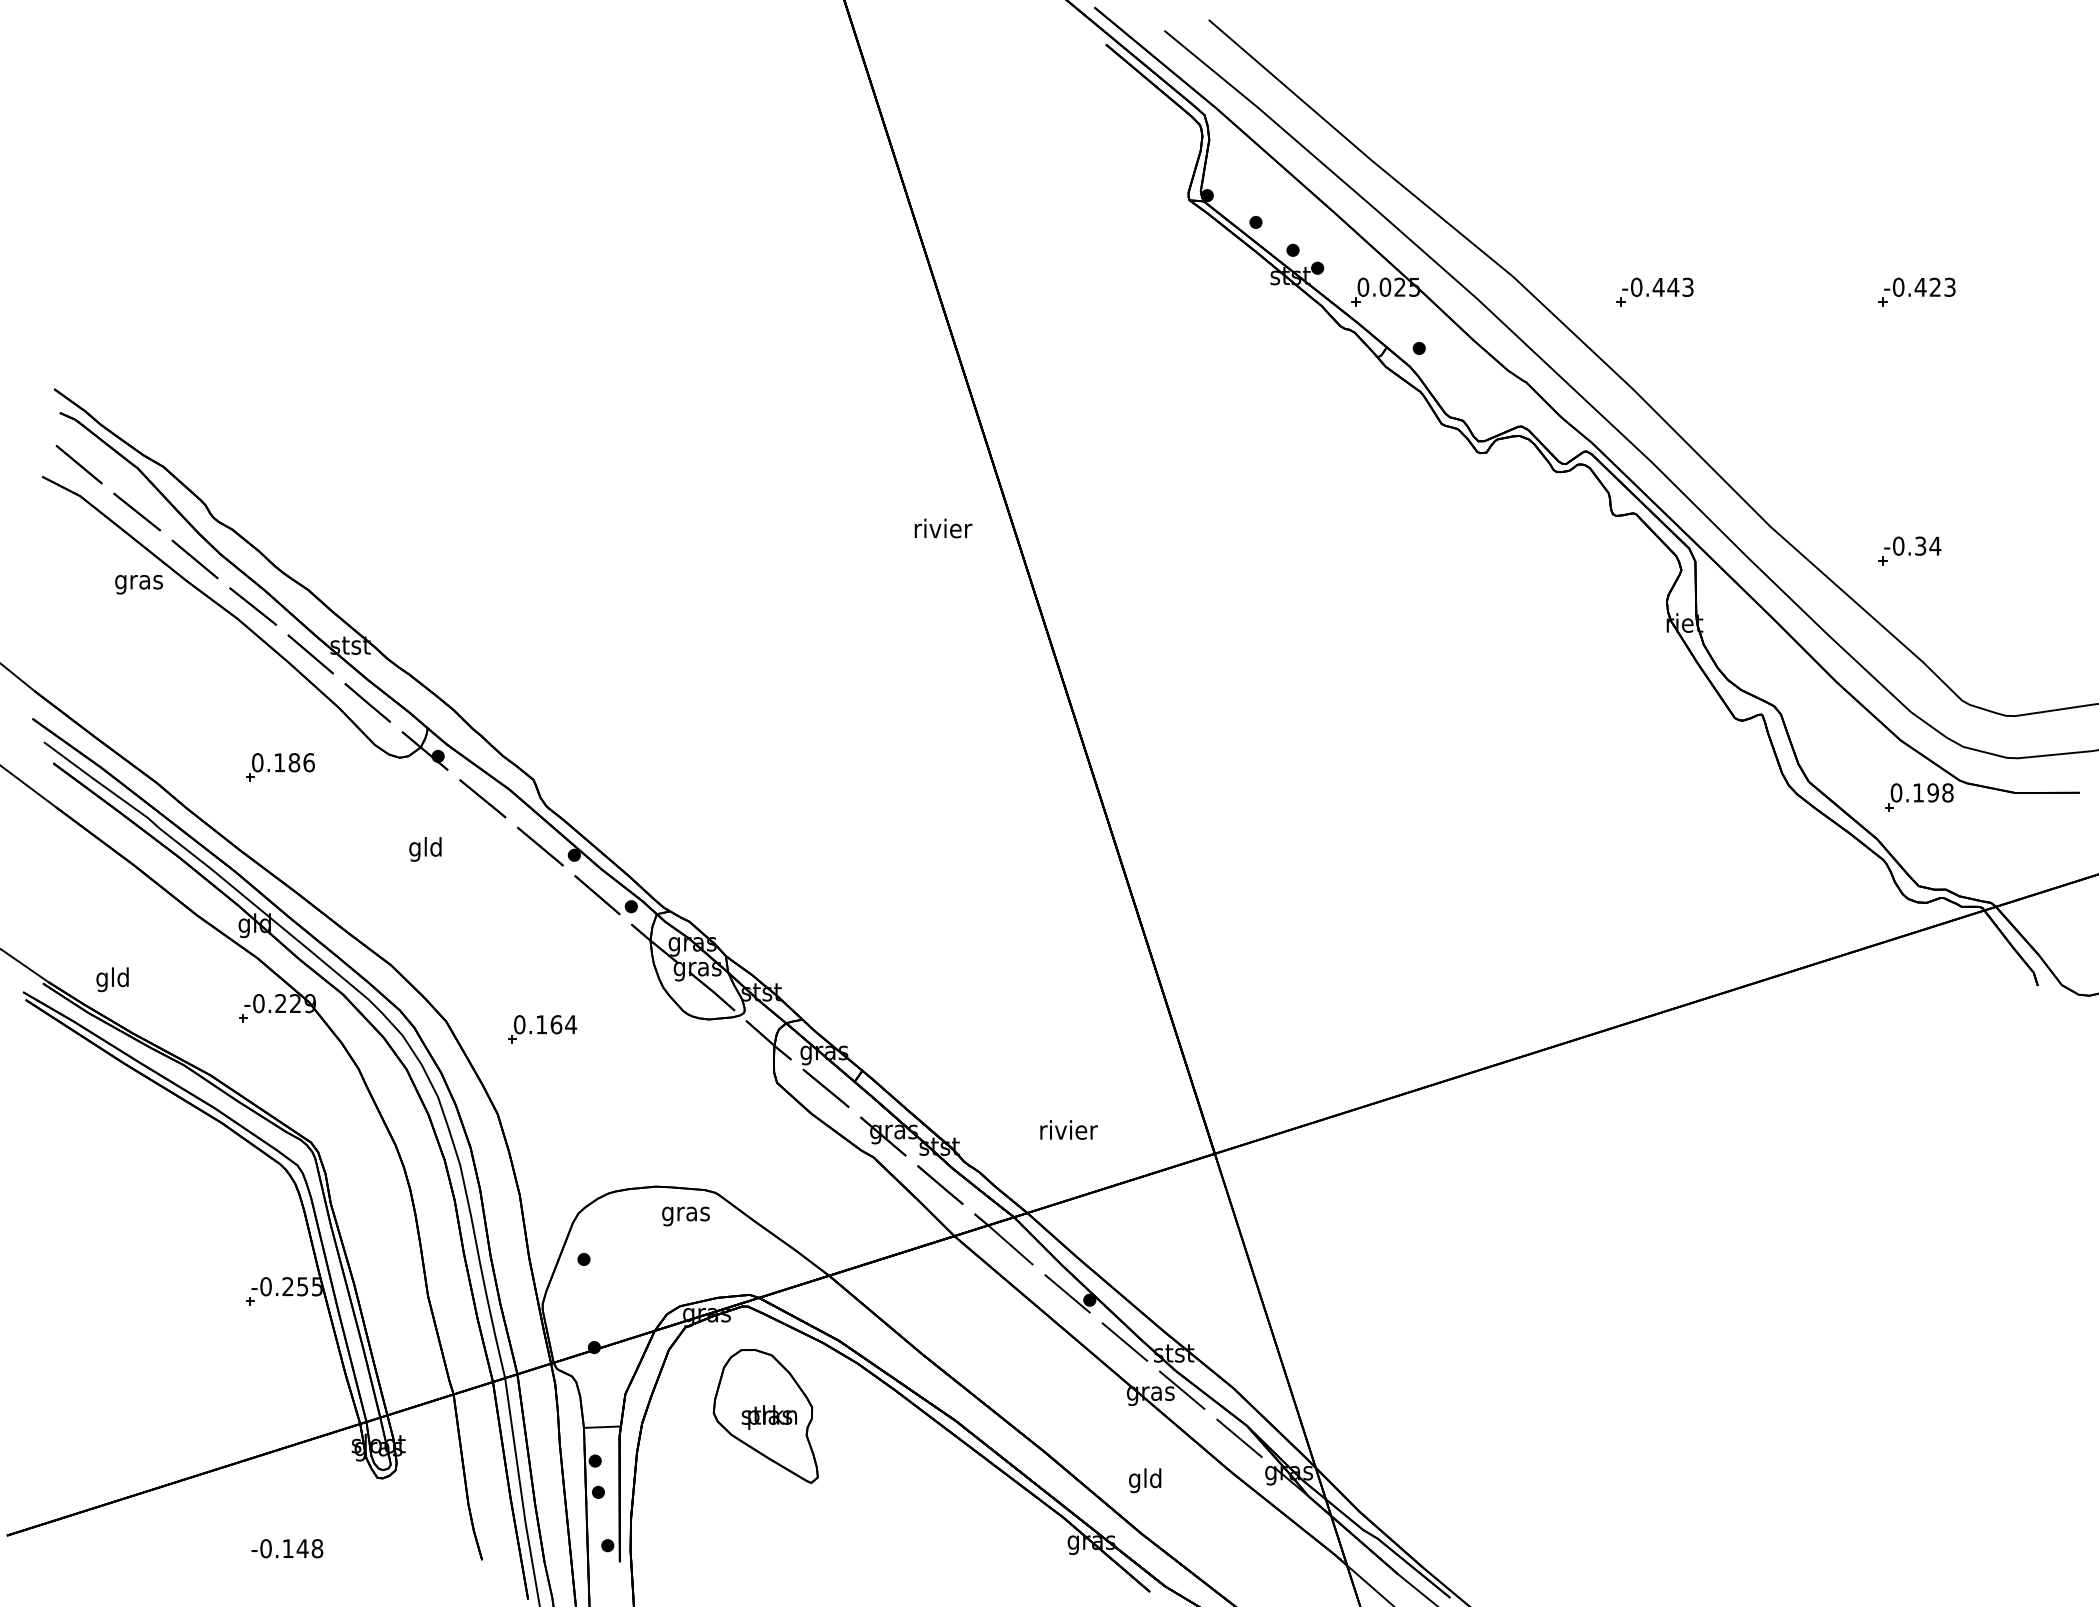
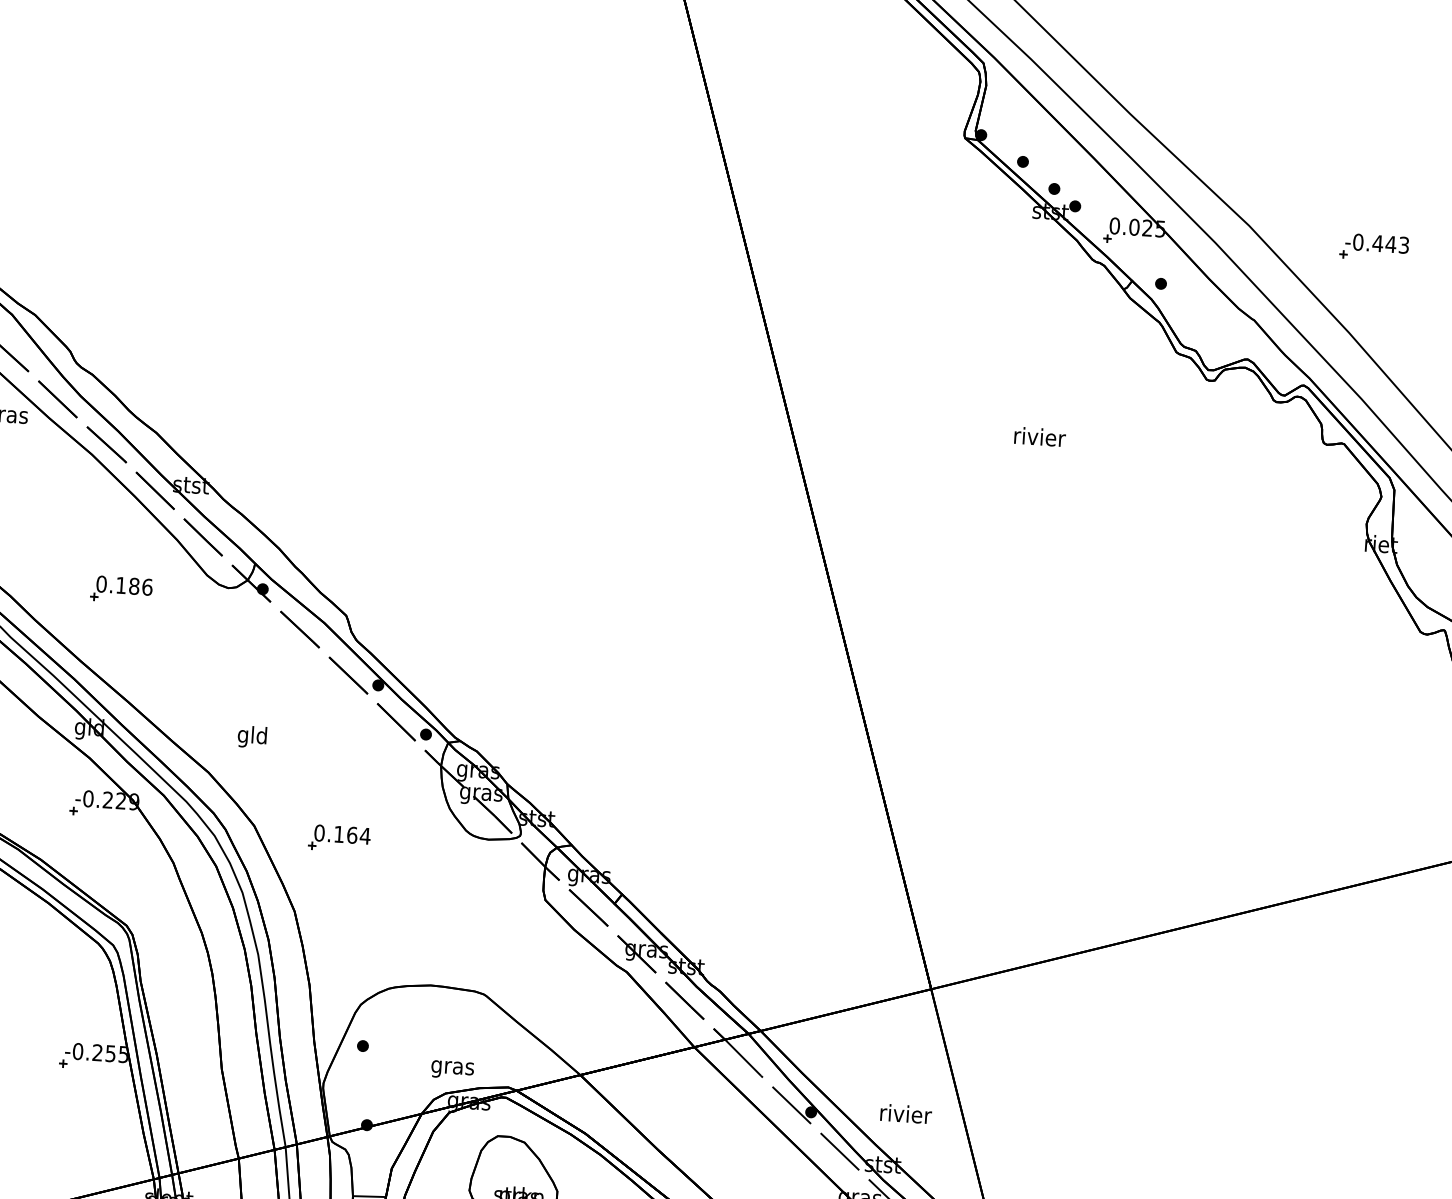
text: (943, 528) -> (1040, 436), moved
text: (425, 849) -> (252, 737), moved
text: (1068, 1129) -> (905, 1113), moved
text: (685, 1216) -> (452, 1069), moved

